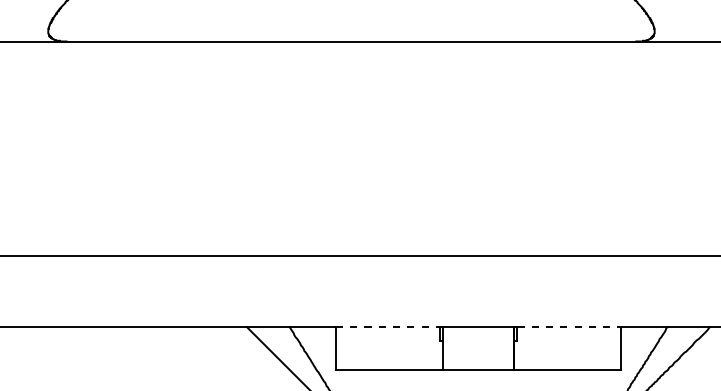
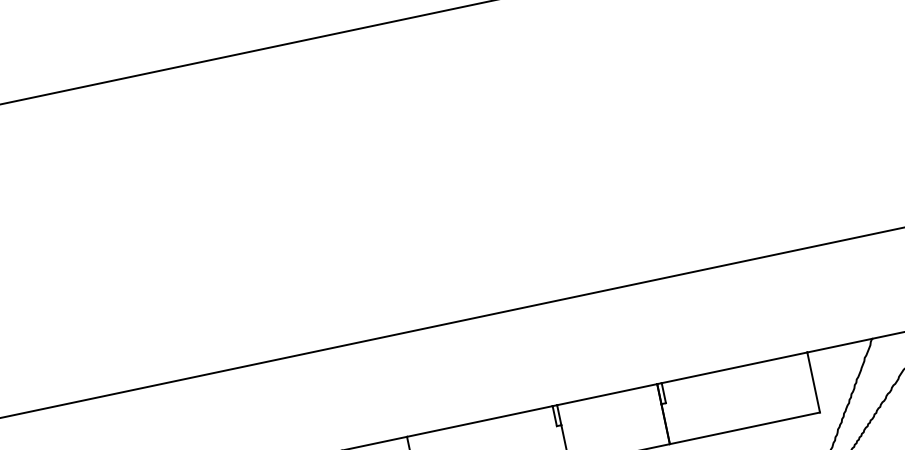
line: (387, 326) -> (479, 420), dashed -> solid
line: (569, 326) -> (734, 367), dashed -> solid

